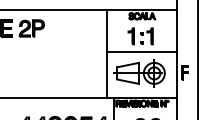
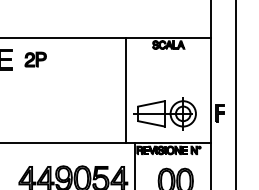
part: (31, 28) -> (35, 59), size x0.7
part: (140, 35) -> (166, 68), removed
line: (142, 52) -> (168, 88), removed

